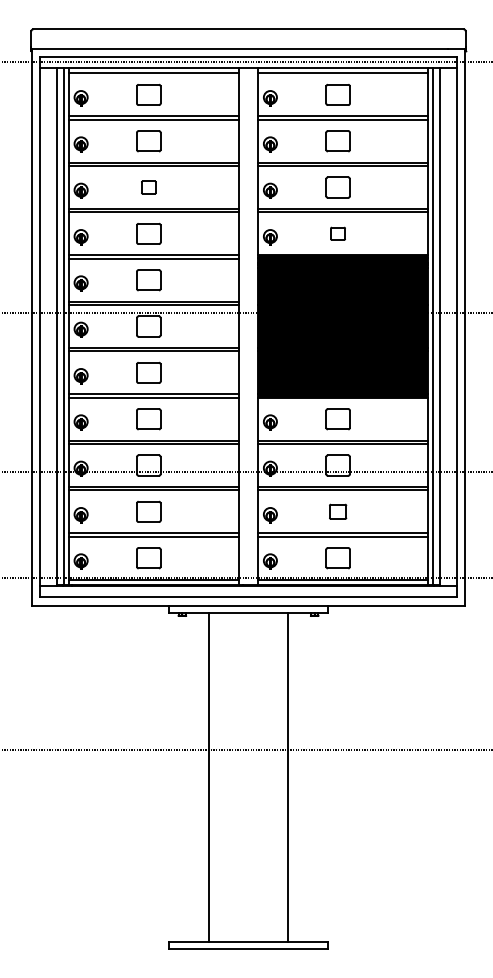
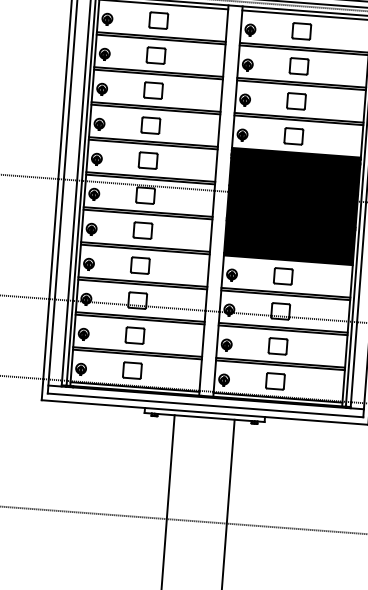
part: (148, 187) -> (153, 90), size x1.67
part: (337, 233) -> (293, 136), size x1.67
part: (337, 511) -> (277, 346), size x1.43

